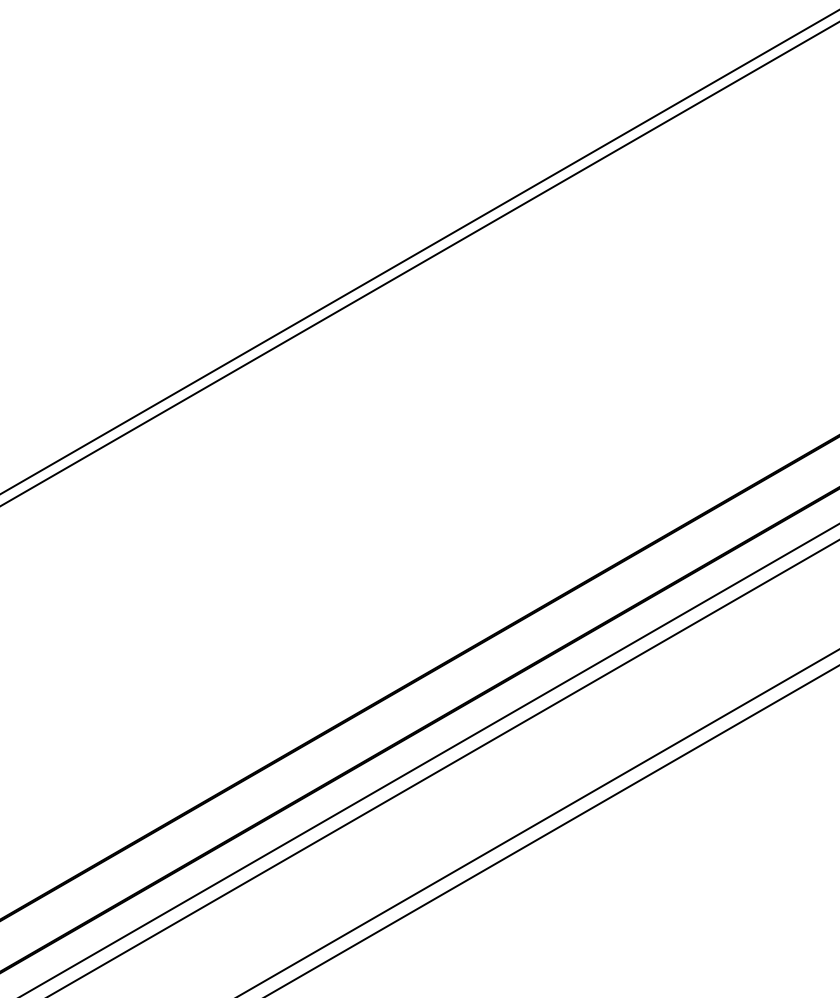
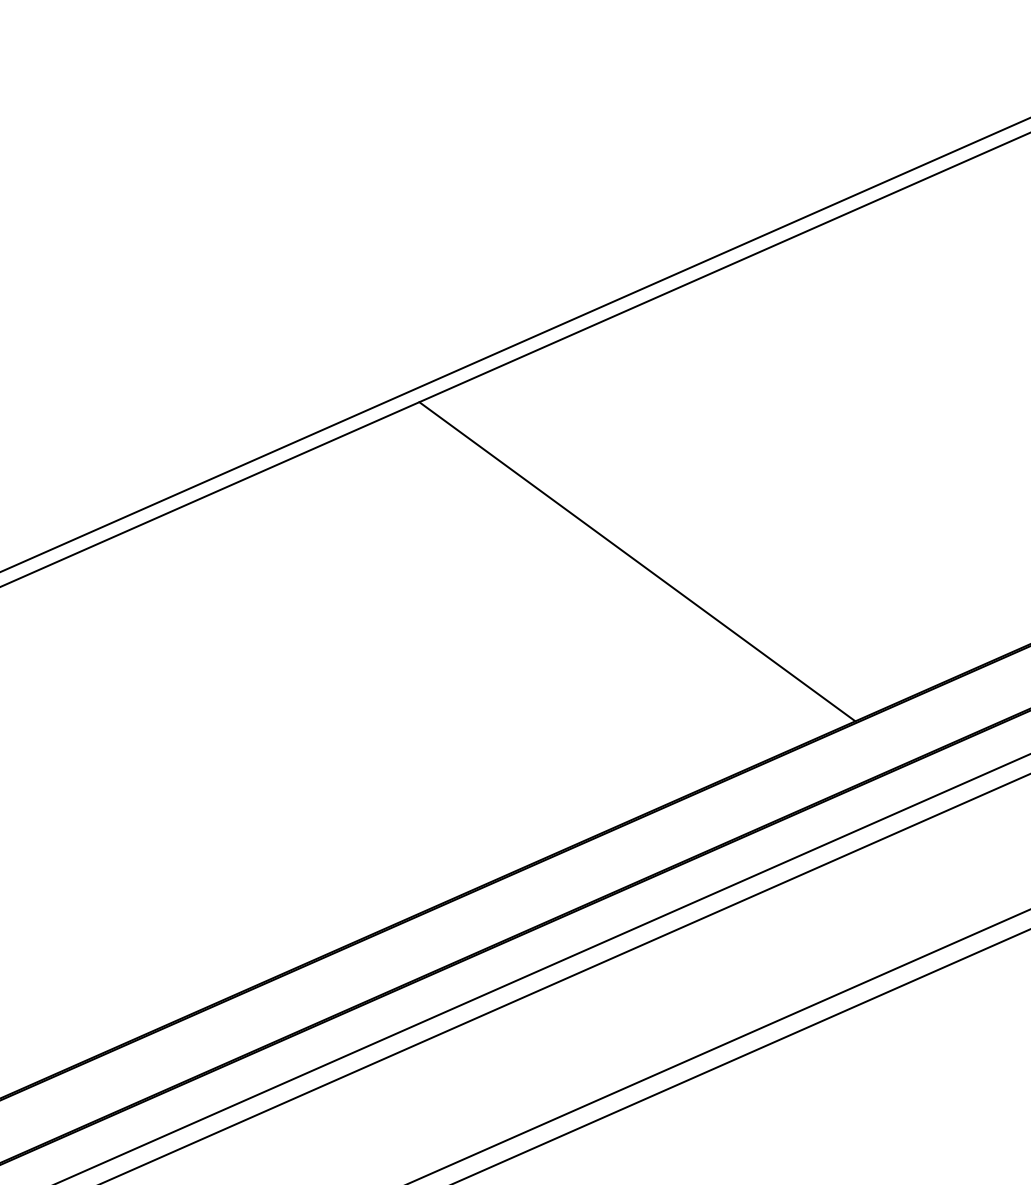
line: (599, 366) -> (636, 561), added

